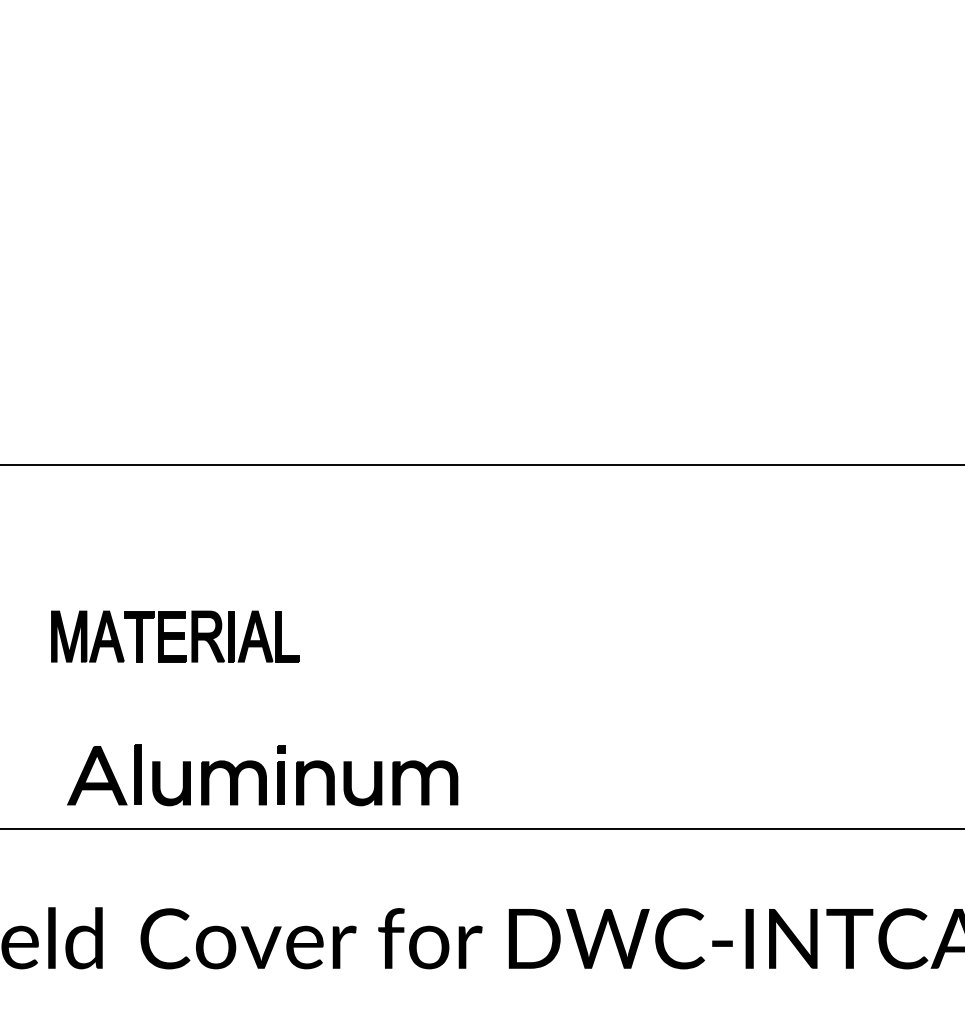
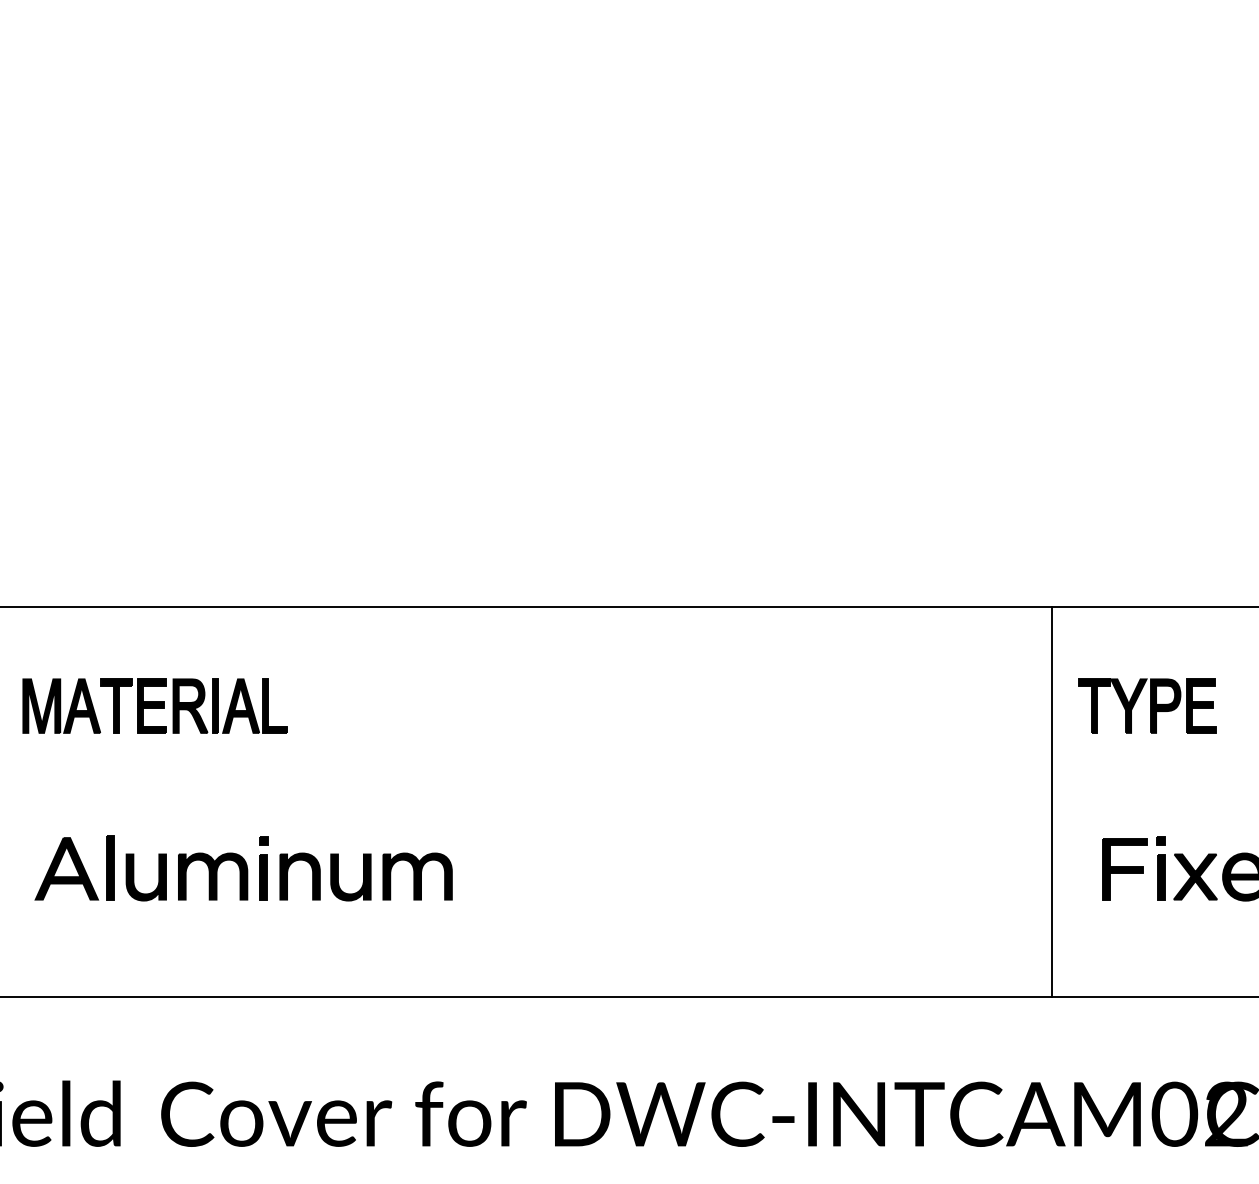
part: (174, 636) -> (154, 705), moved
part: (262, 775) -> (243, 868), moved

